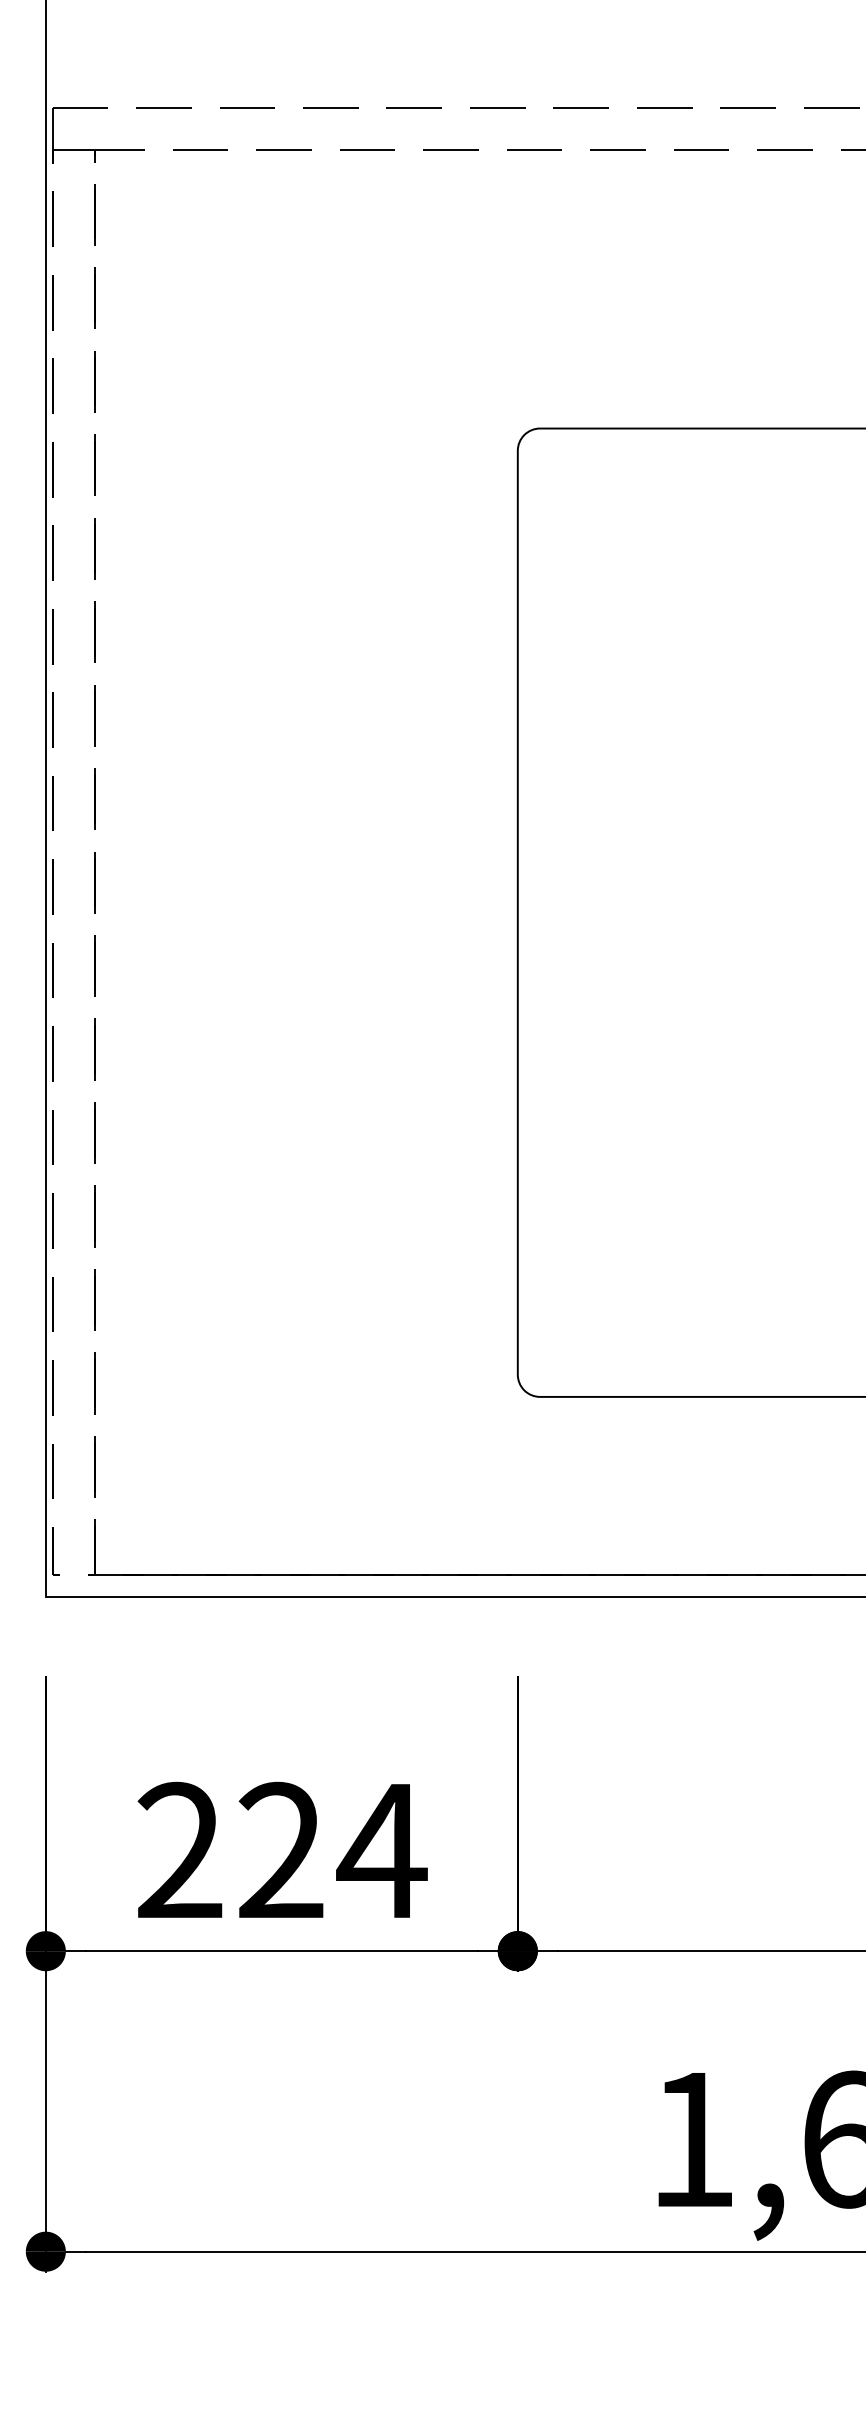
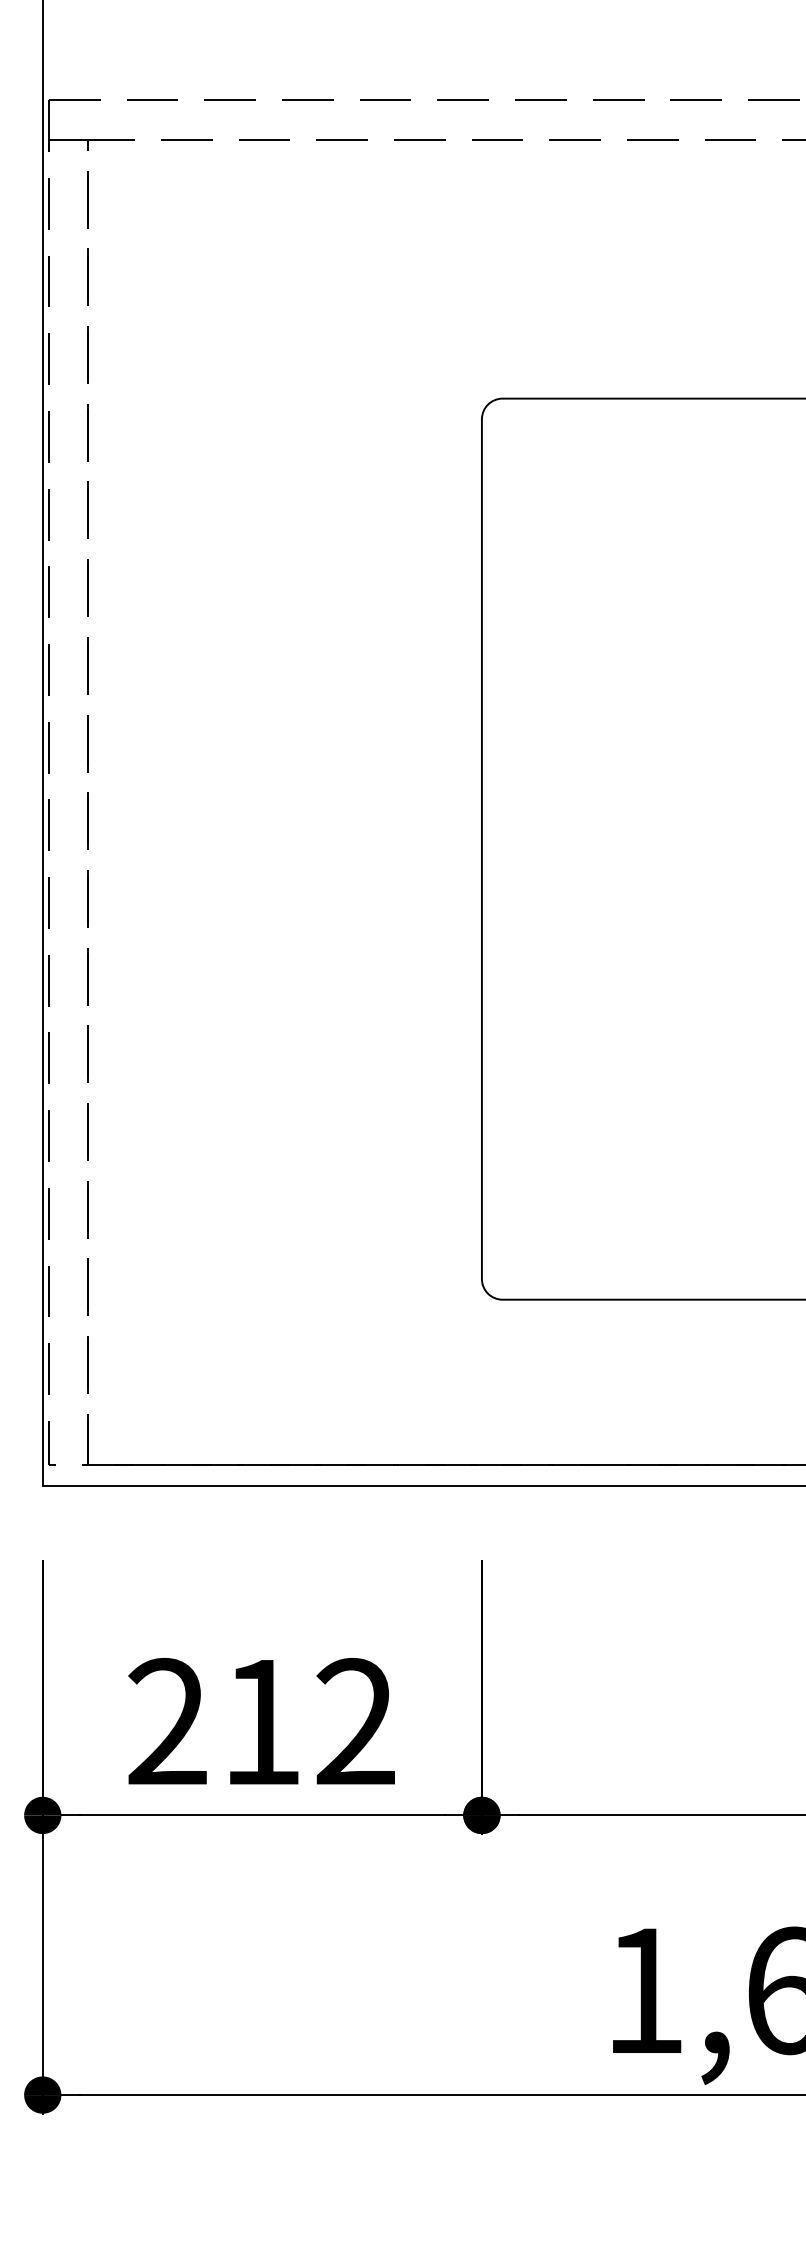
text: (332, 1849) -> (309, 1720), 224 -> 212

